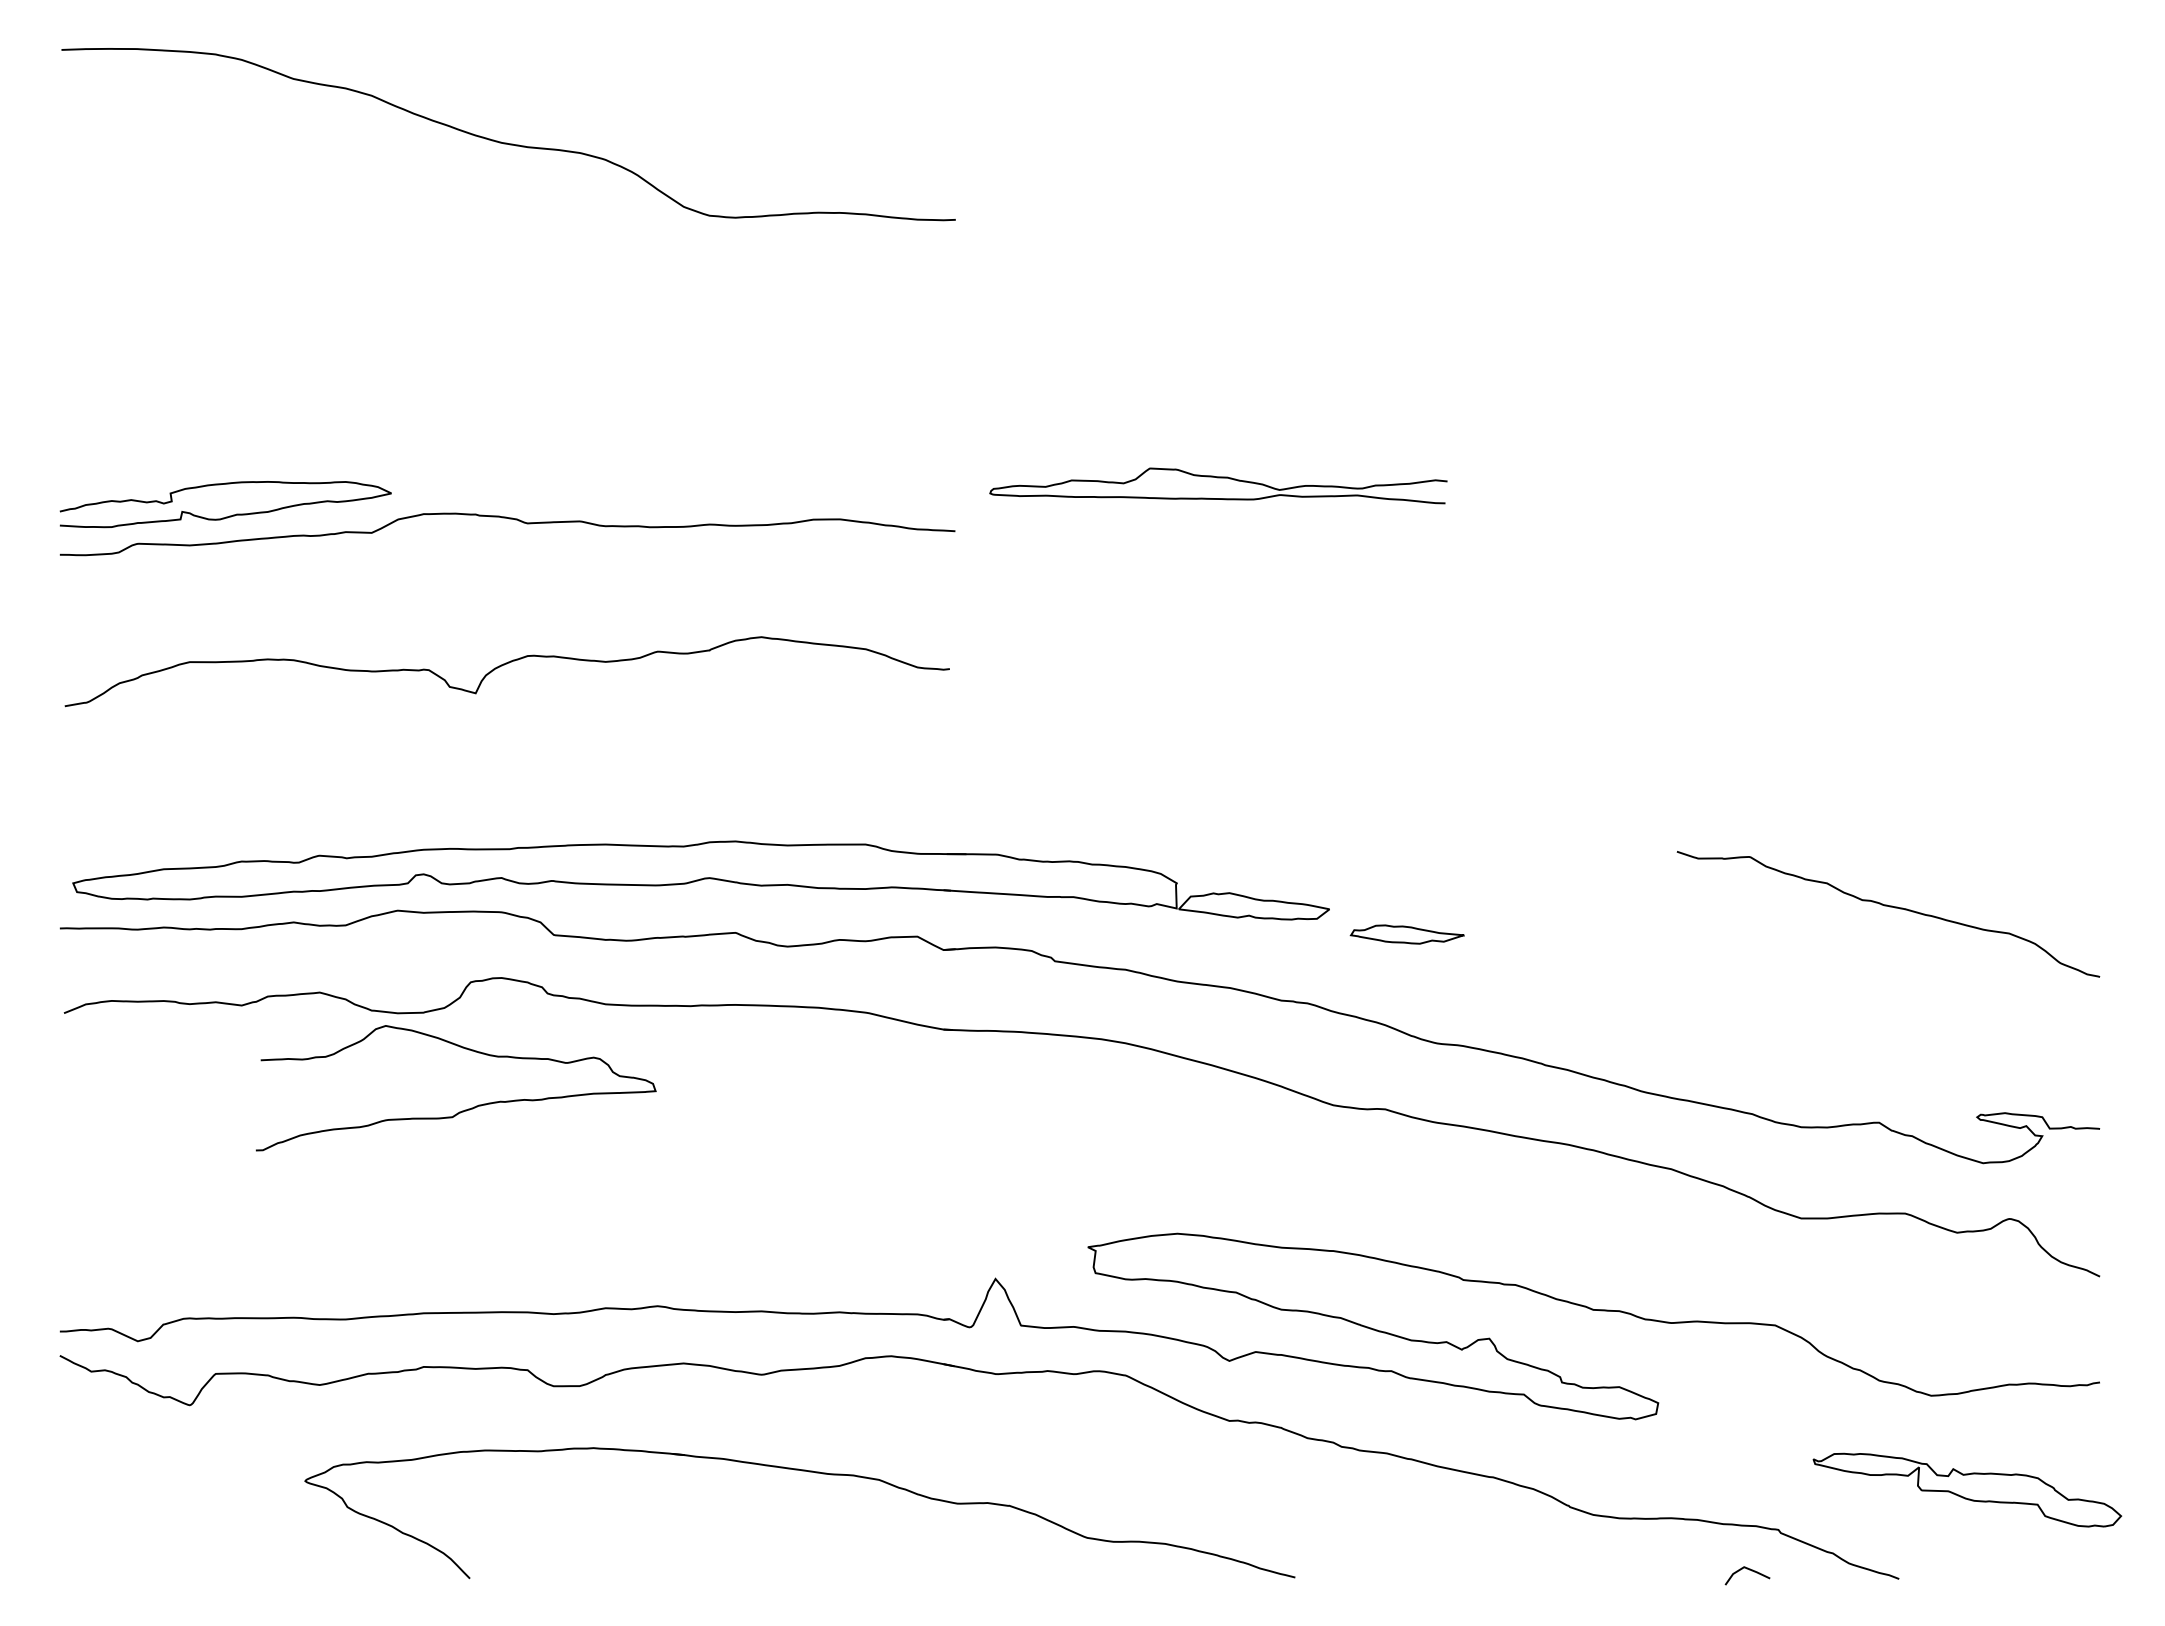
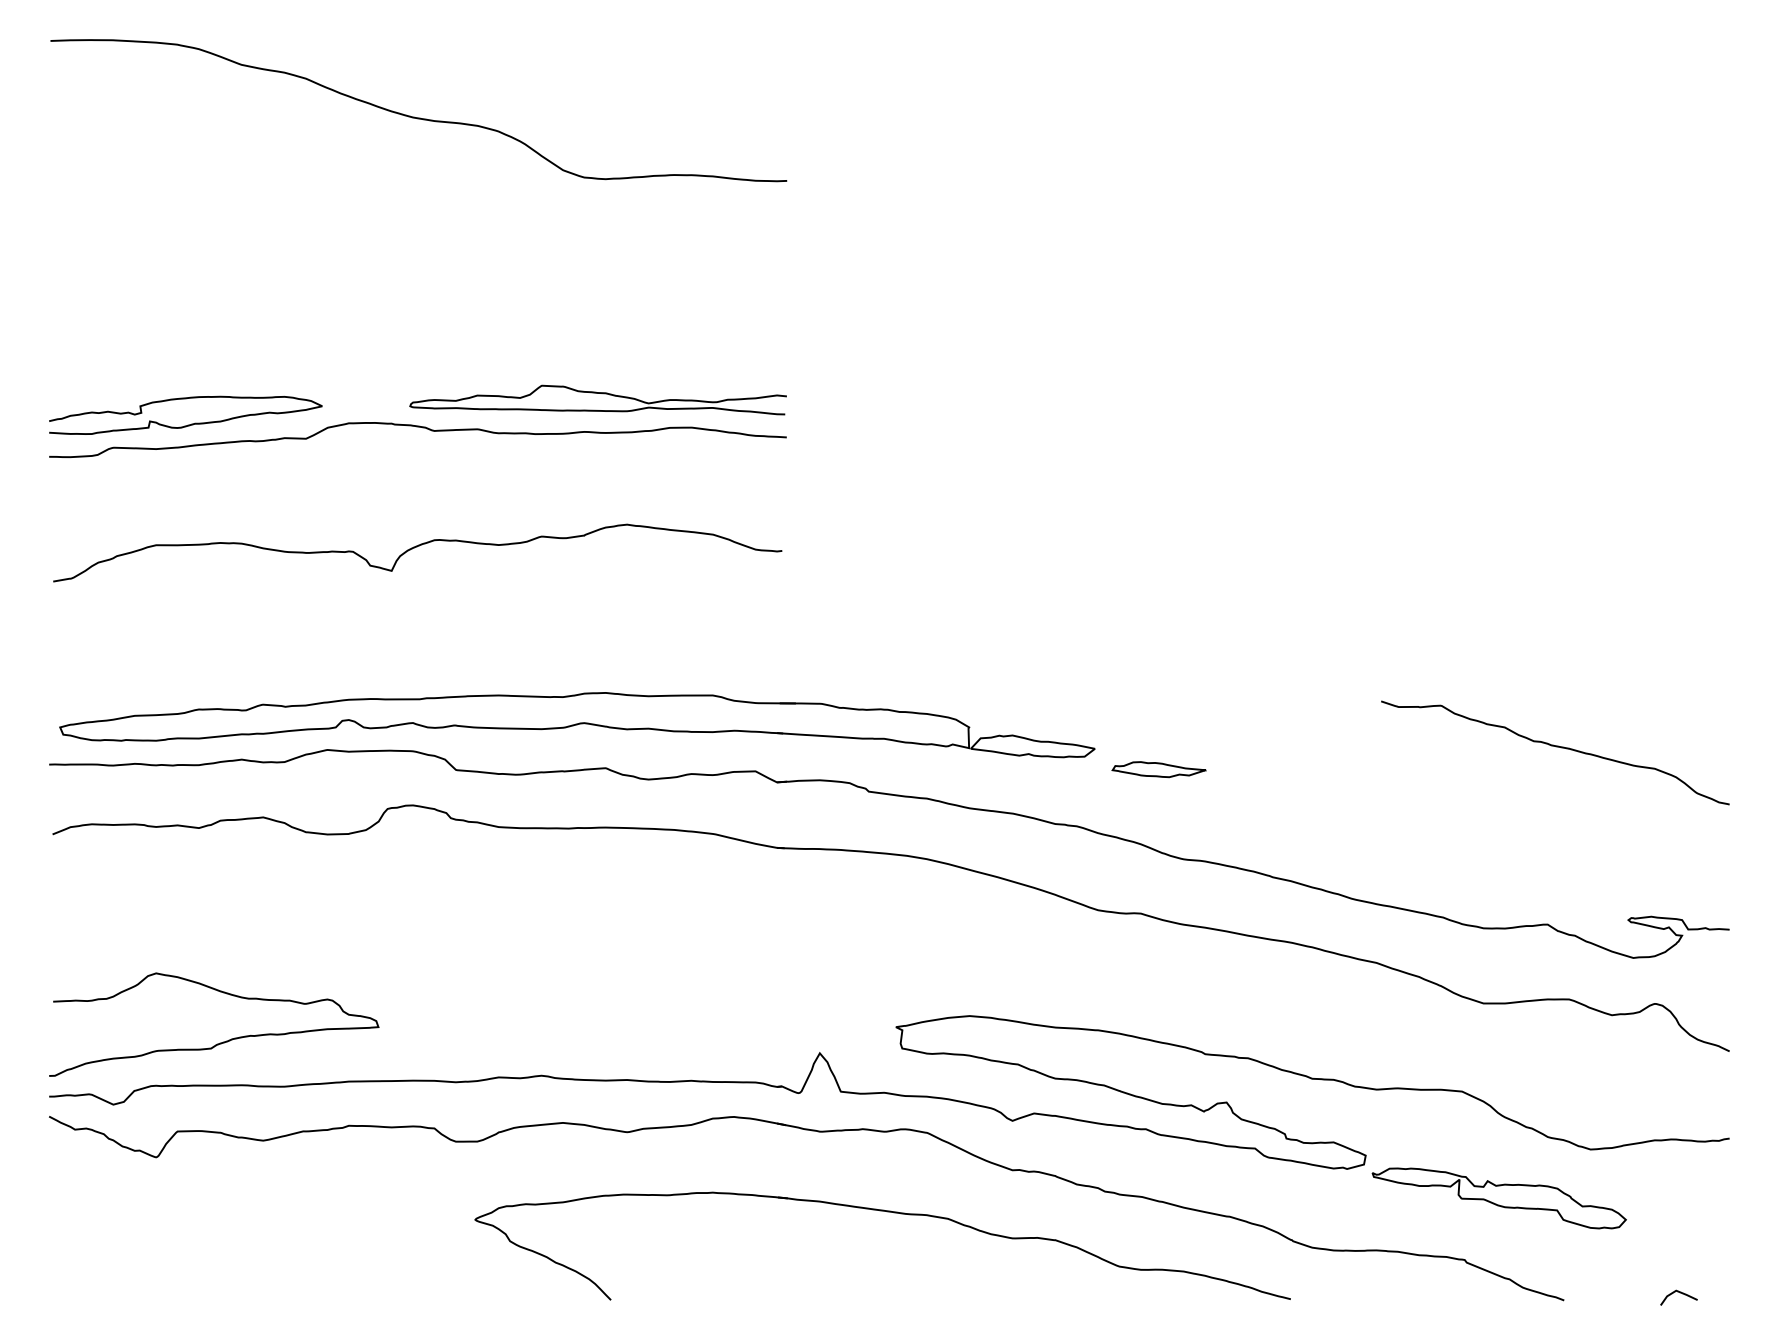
curve: (1218, 478) -> (598, 393), moved
curve: (462, 1110) -> (219, 1043), moved
part: (802, 1471) -> (884, 1211), moved
part: (1967, 1489) -> (1499, 1197), moved
curve: (1749, 1570) -> (1680, 1293), moved

